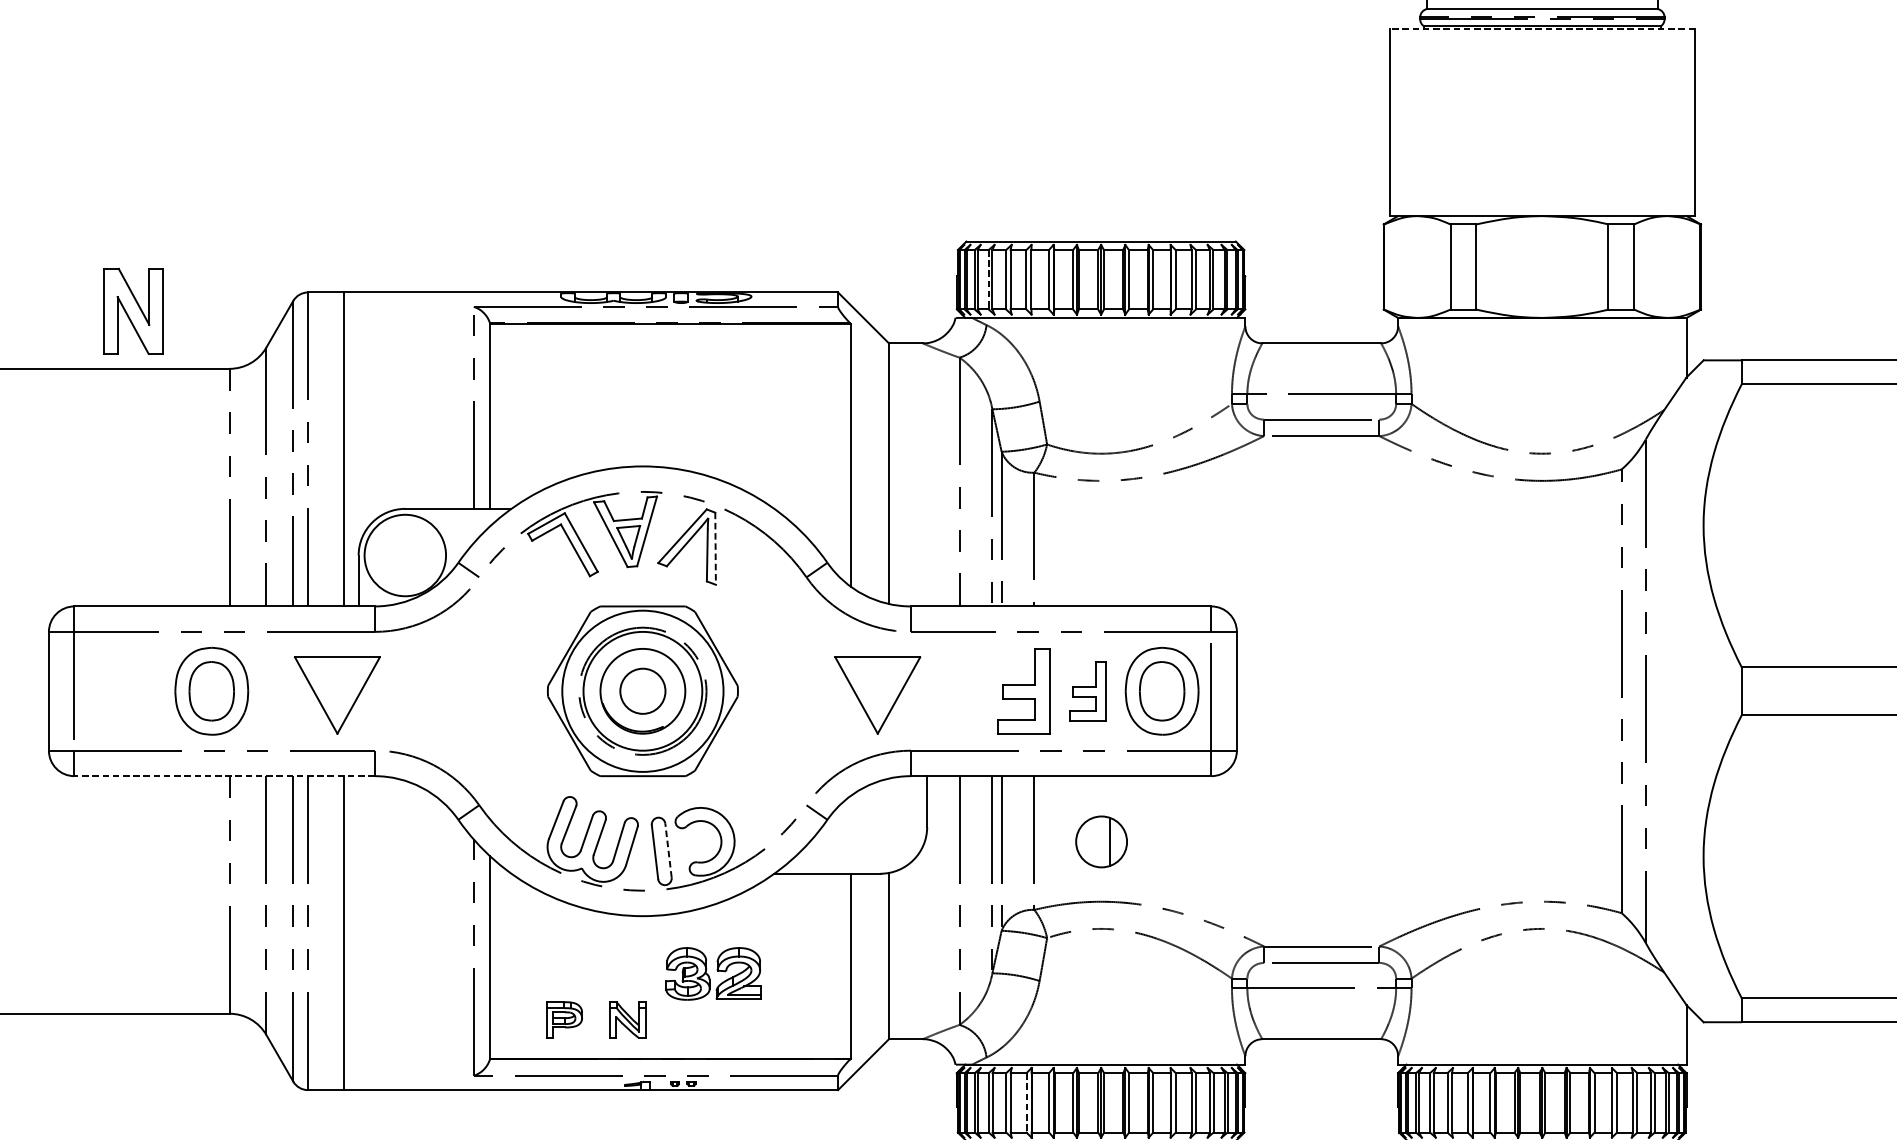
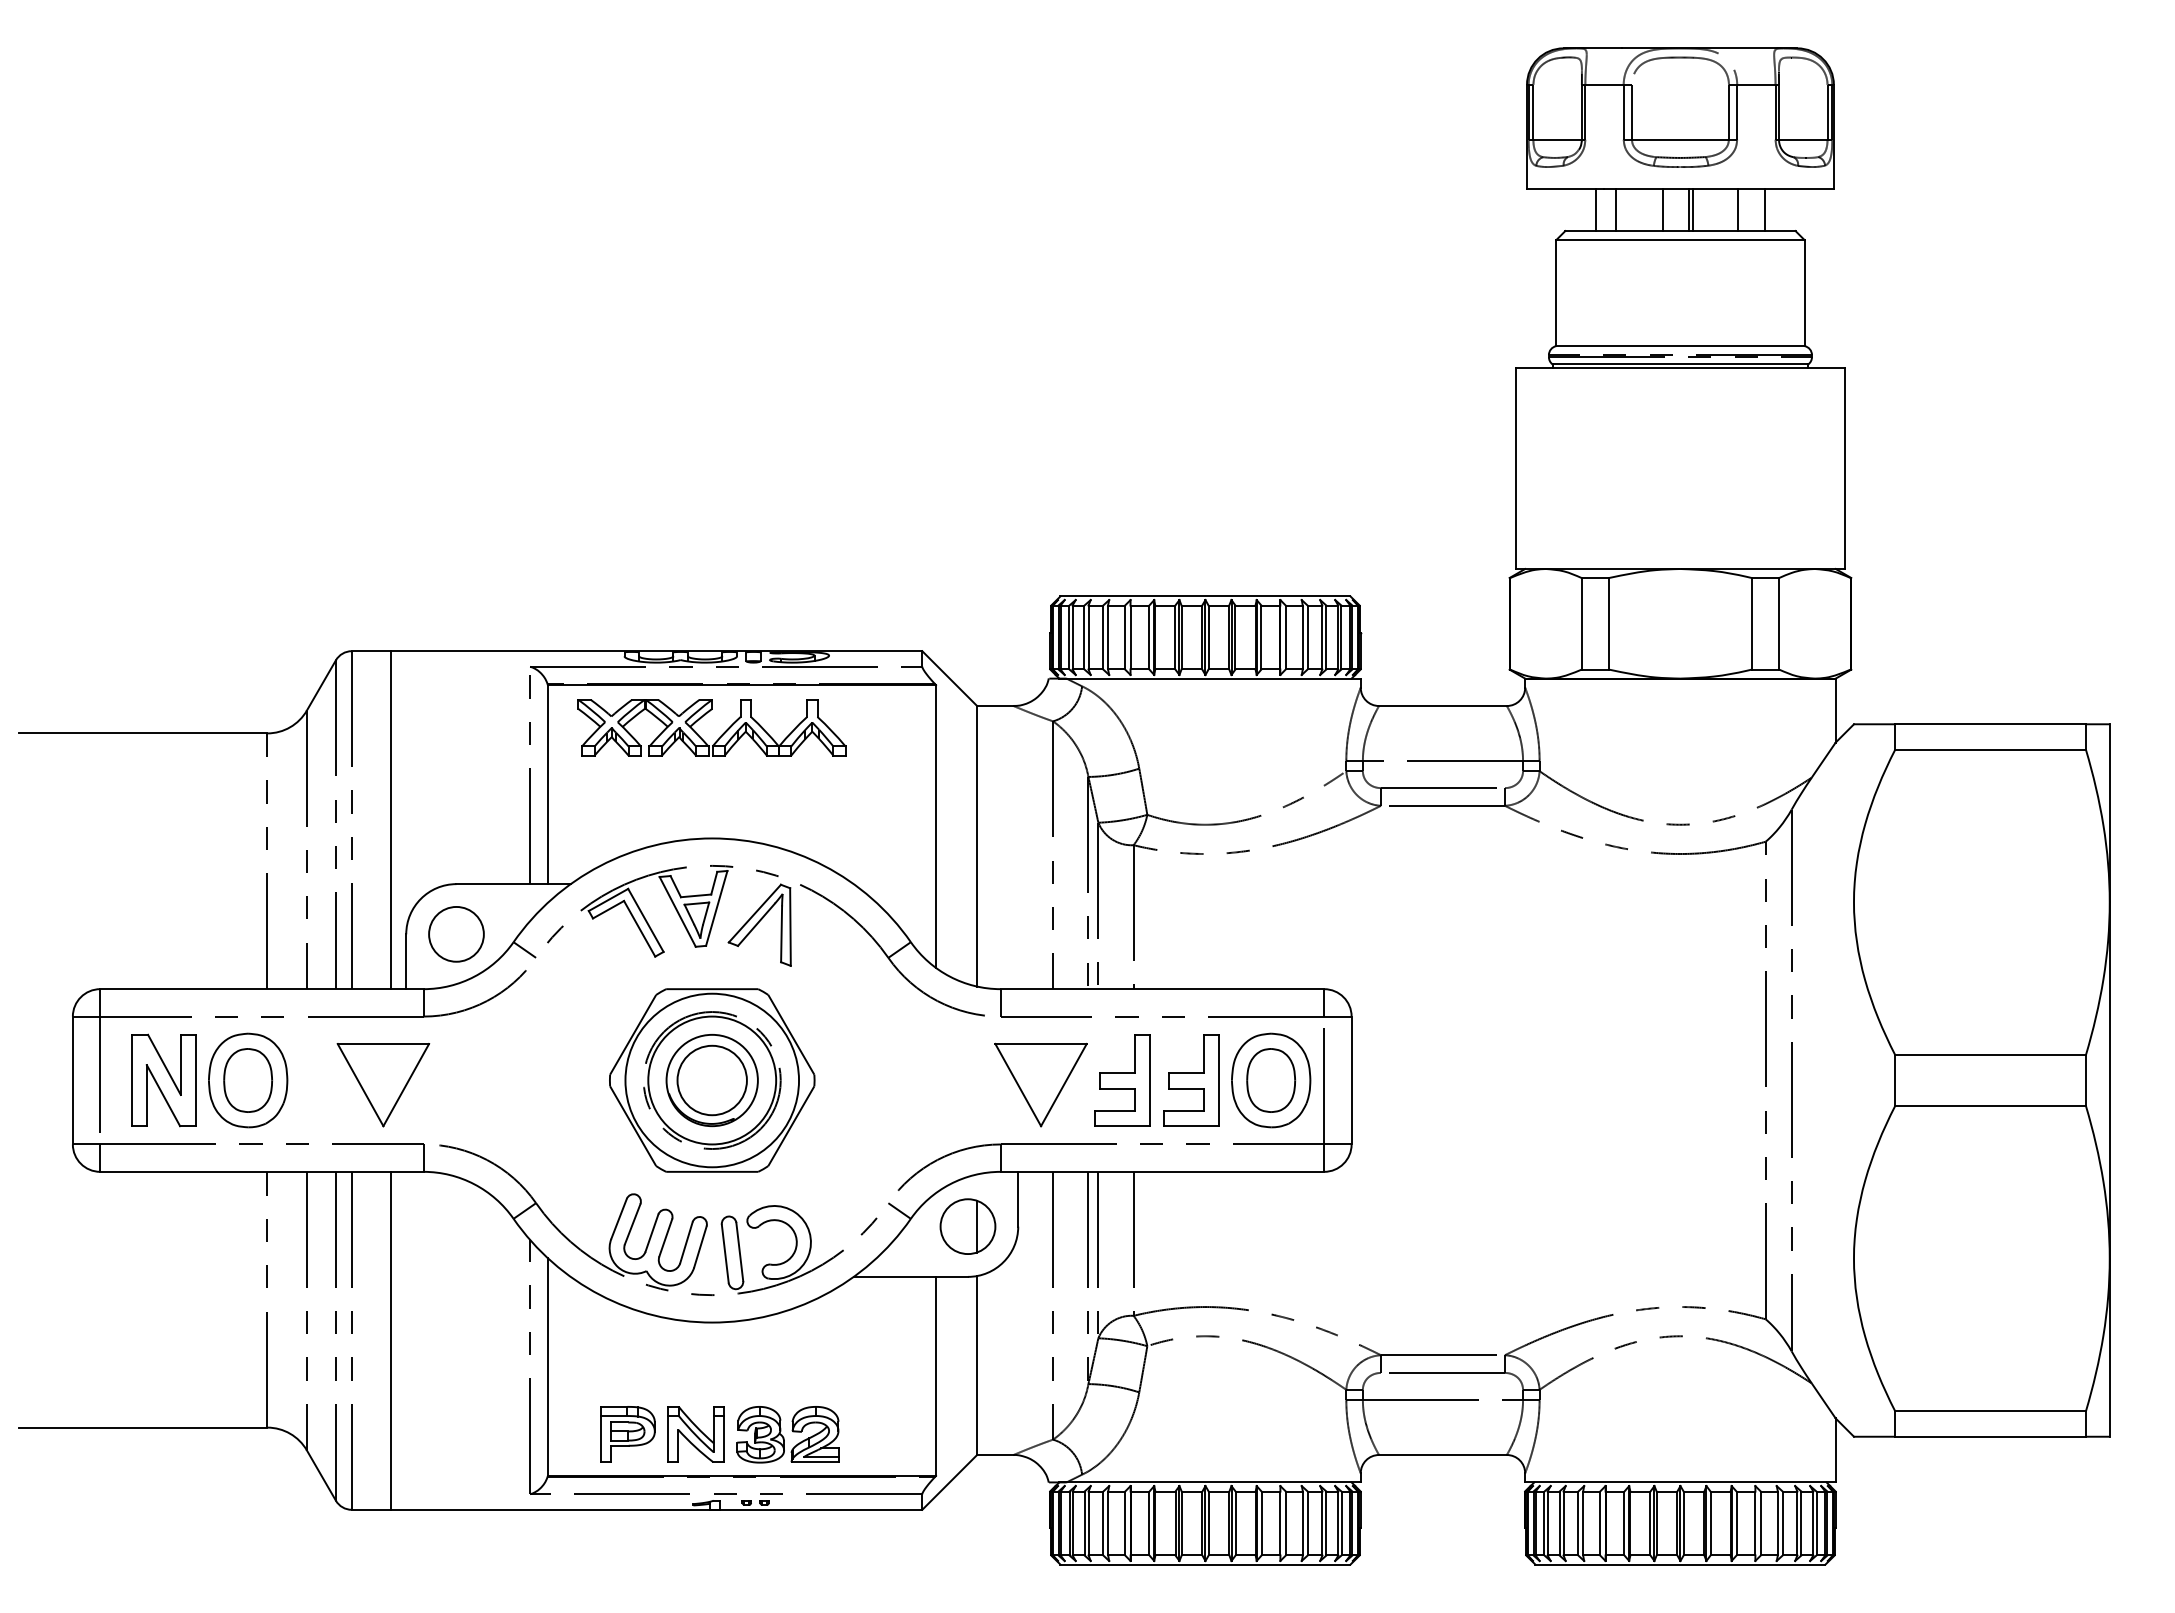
line: (1541, 29) -> (1679, 368), dashed -> solid
line: (988, 279) -> (1084, 637), dashed -> solid
part: (133, 311) -> (163, 1080), moved
part: (650, 370) -> (720, 735), added
line: (715, 549) -> (790, 927), dashed -> solid
circle: (405, 554) -> (456, 933), size x0.62
circle: (642, 691) -> (711, 1080), size x1.43
part: (1088, 691) -> (1191, 1080), size x1.43
part: (877, 695) -> (1040, 1084), moved
line: (224, 775) -> (261, 1171), dashed -> solid
part: (1101, 841) -> (967, 1226), moved
line: (668, 850) -> (739, 1251), dashed -> solid
part: (712, 973) -> (787, 1434), moved
part: (564, 1020) -> (627, 1434), size x1.43
part: (627, 1020) -> (695, 1434), size x1.43
line: (1026, 1102) -> (1125, 1523), dashed -> solid

